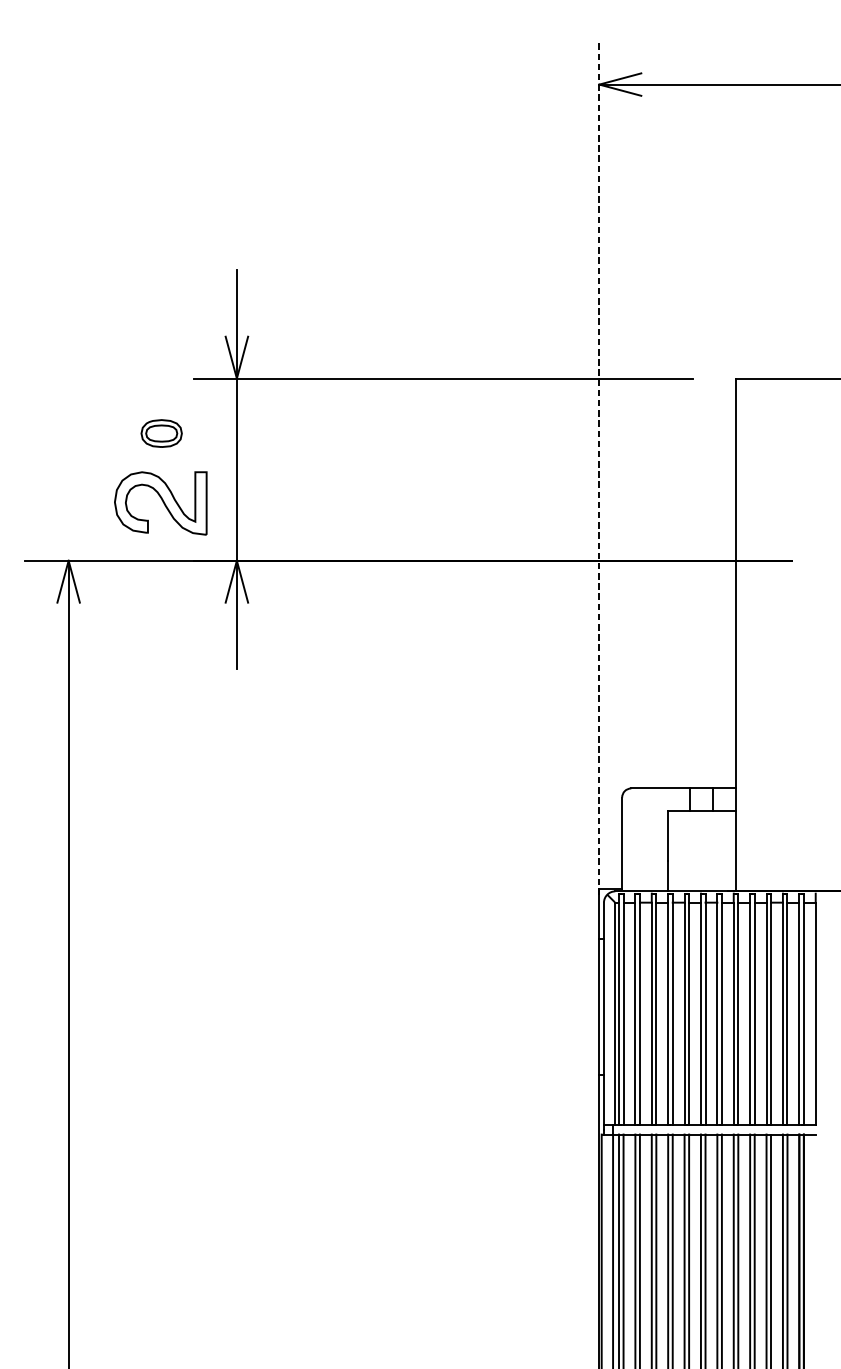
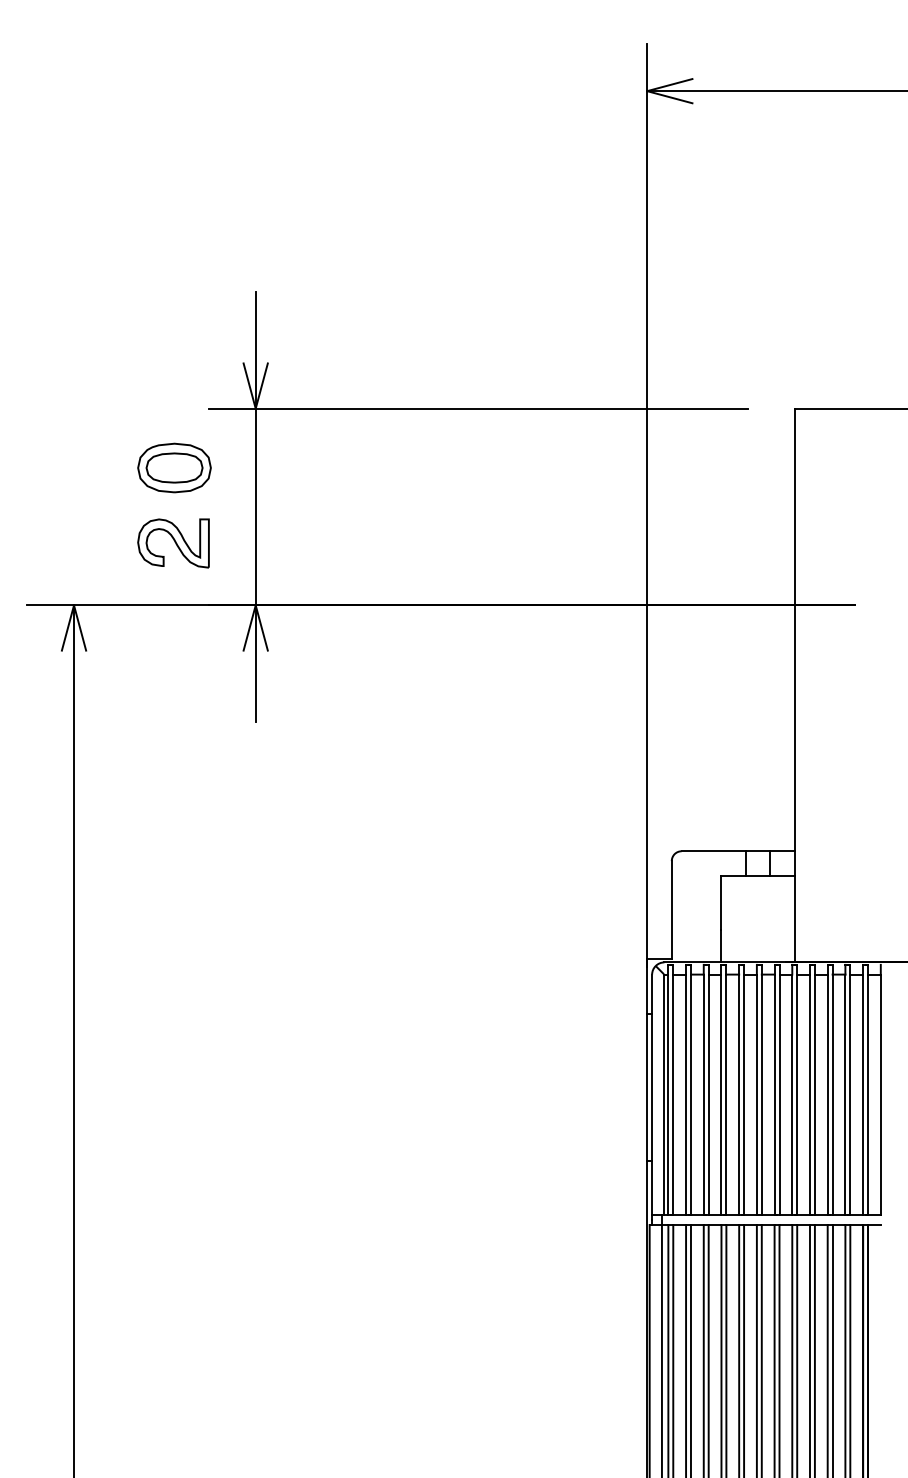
part: (161, 433) -> (174, 467), size x1.67
line: (599, 468) -> (647, 505), dashed -> solid
part: (160, 503) -> (173, 543), size x0.71

